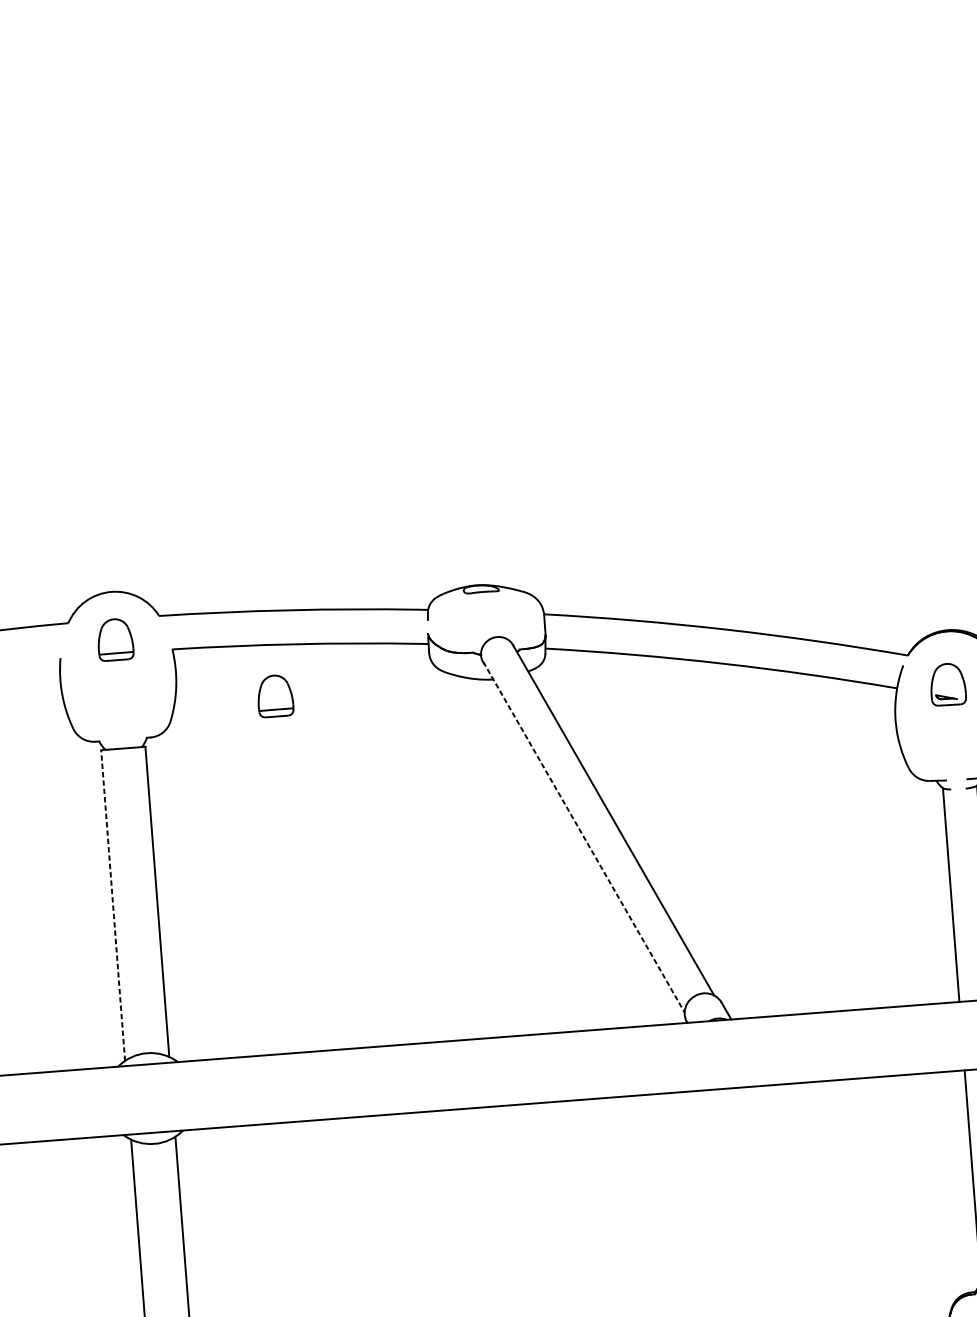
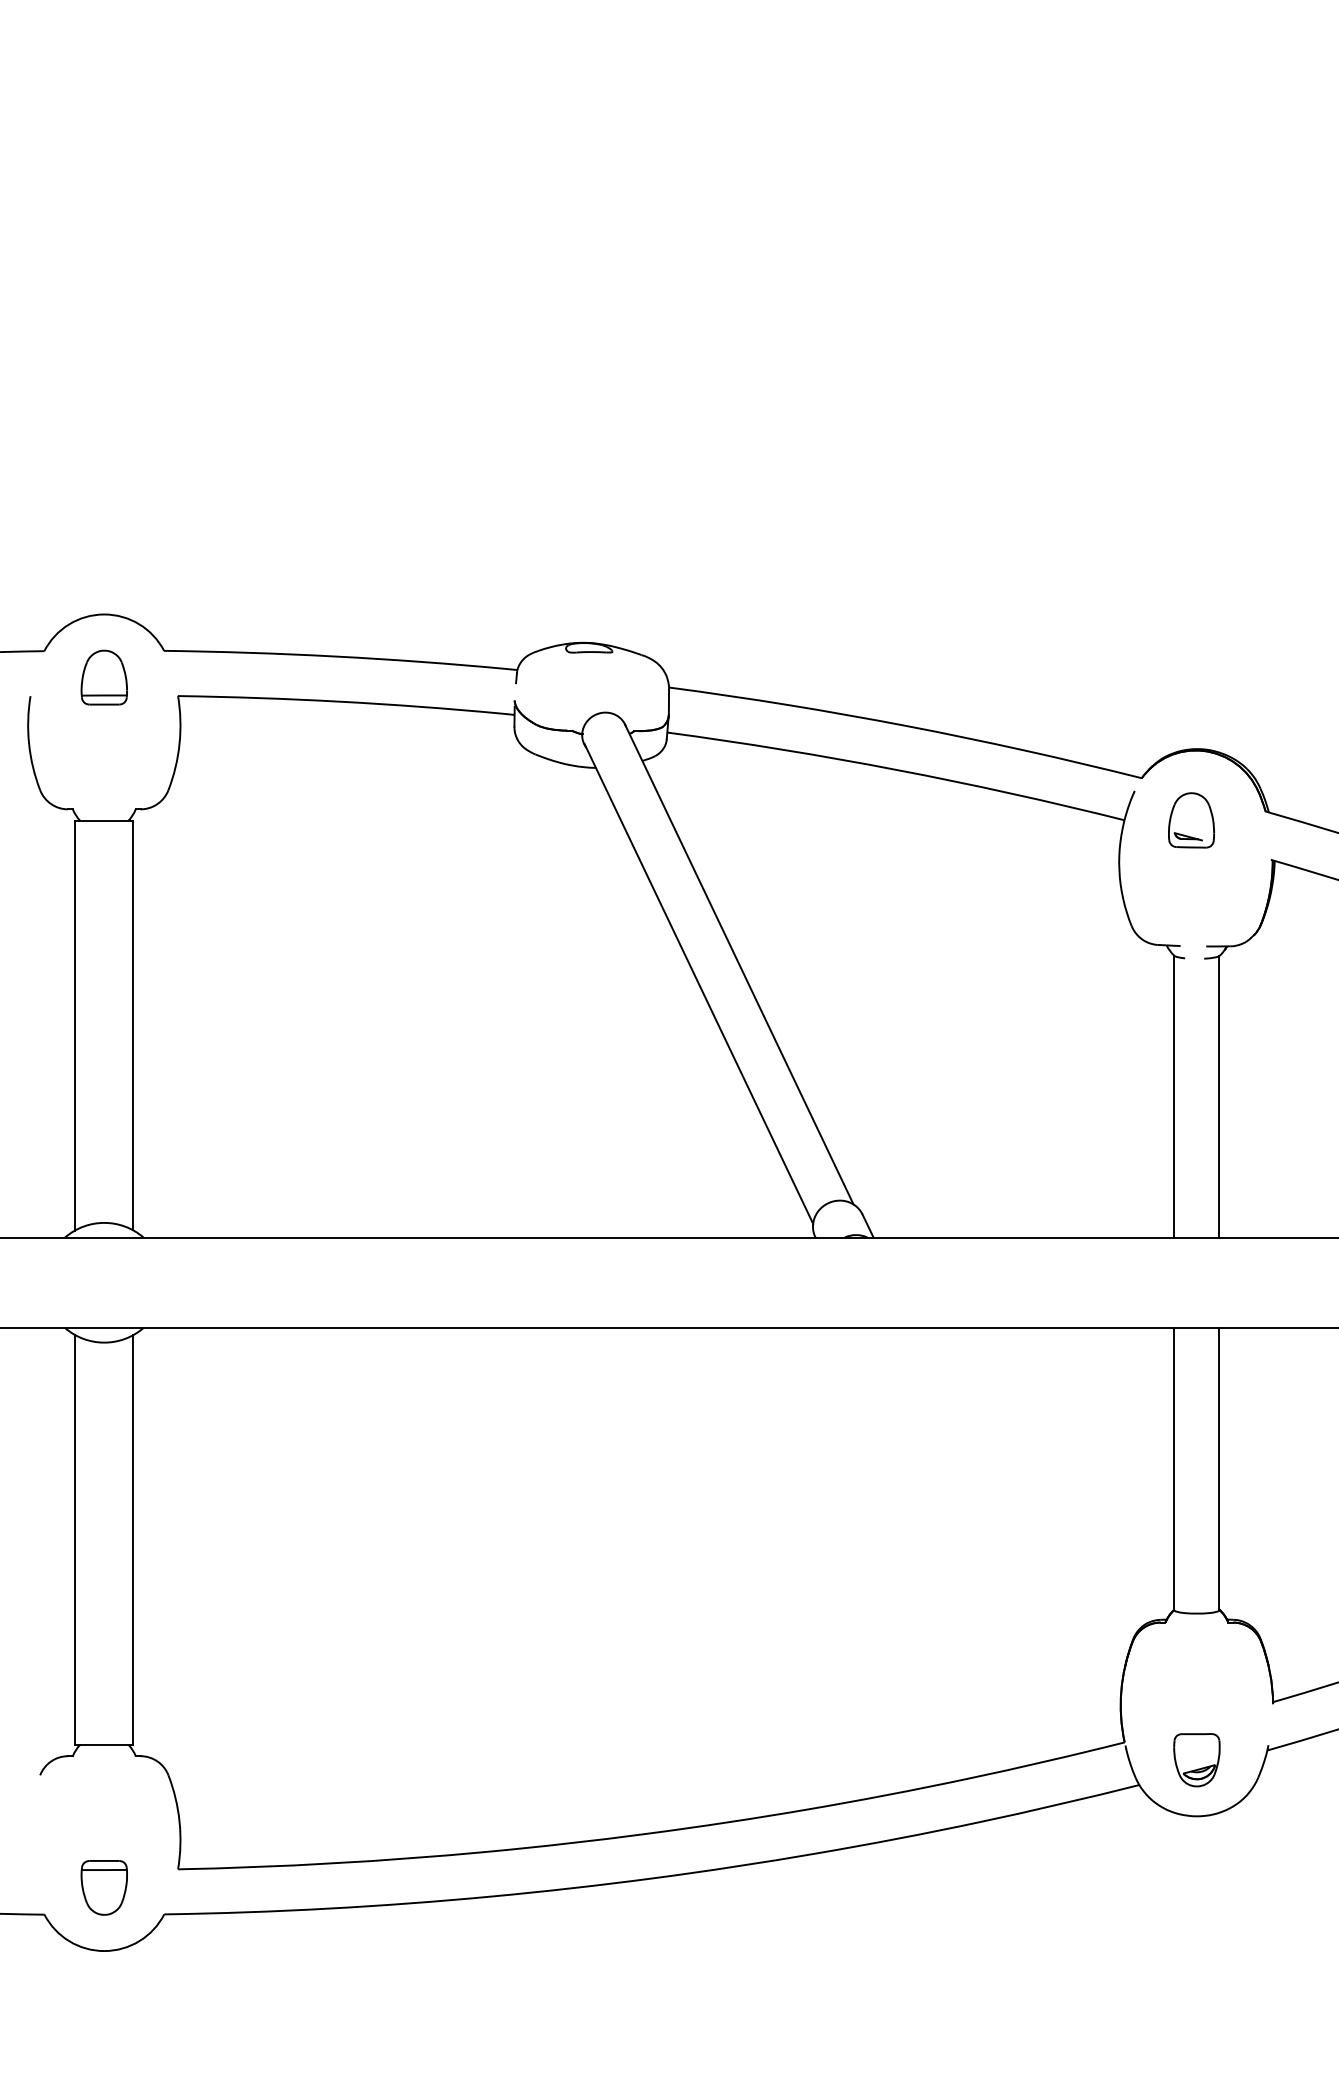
part: (274, 696) -> (307, 767), removed
line: (583, 836) -> (698, 983), dashed -> solid
line: (113, 905) -> (74, 1025), dashed -> solid

